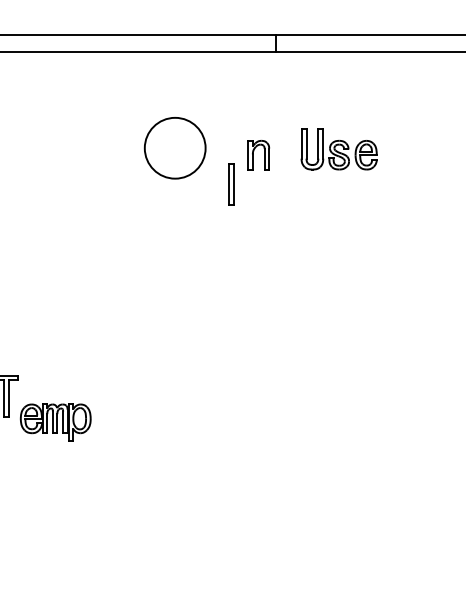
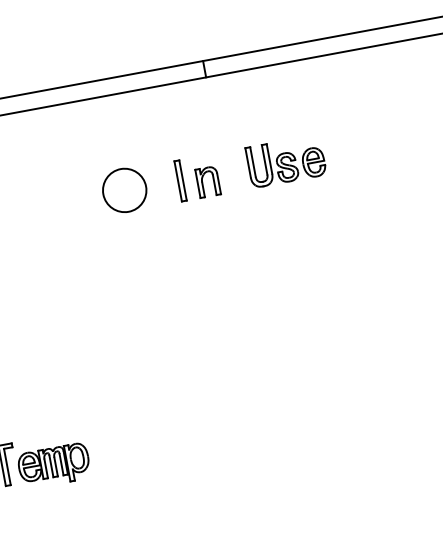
circle: (174, 147) -> (123, 189), size x0.71
part: (231, 184) -> (180, 181), moved
part: (55, 422) -> (54, 466), moved

